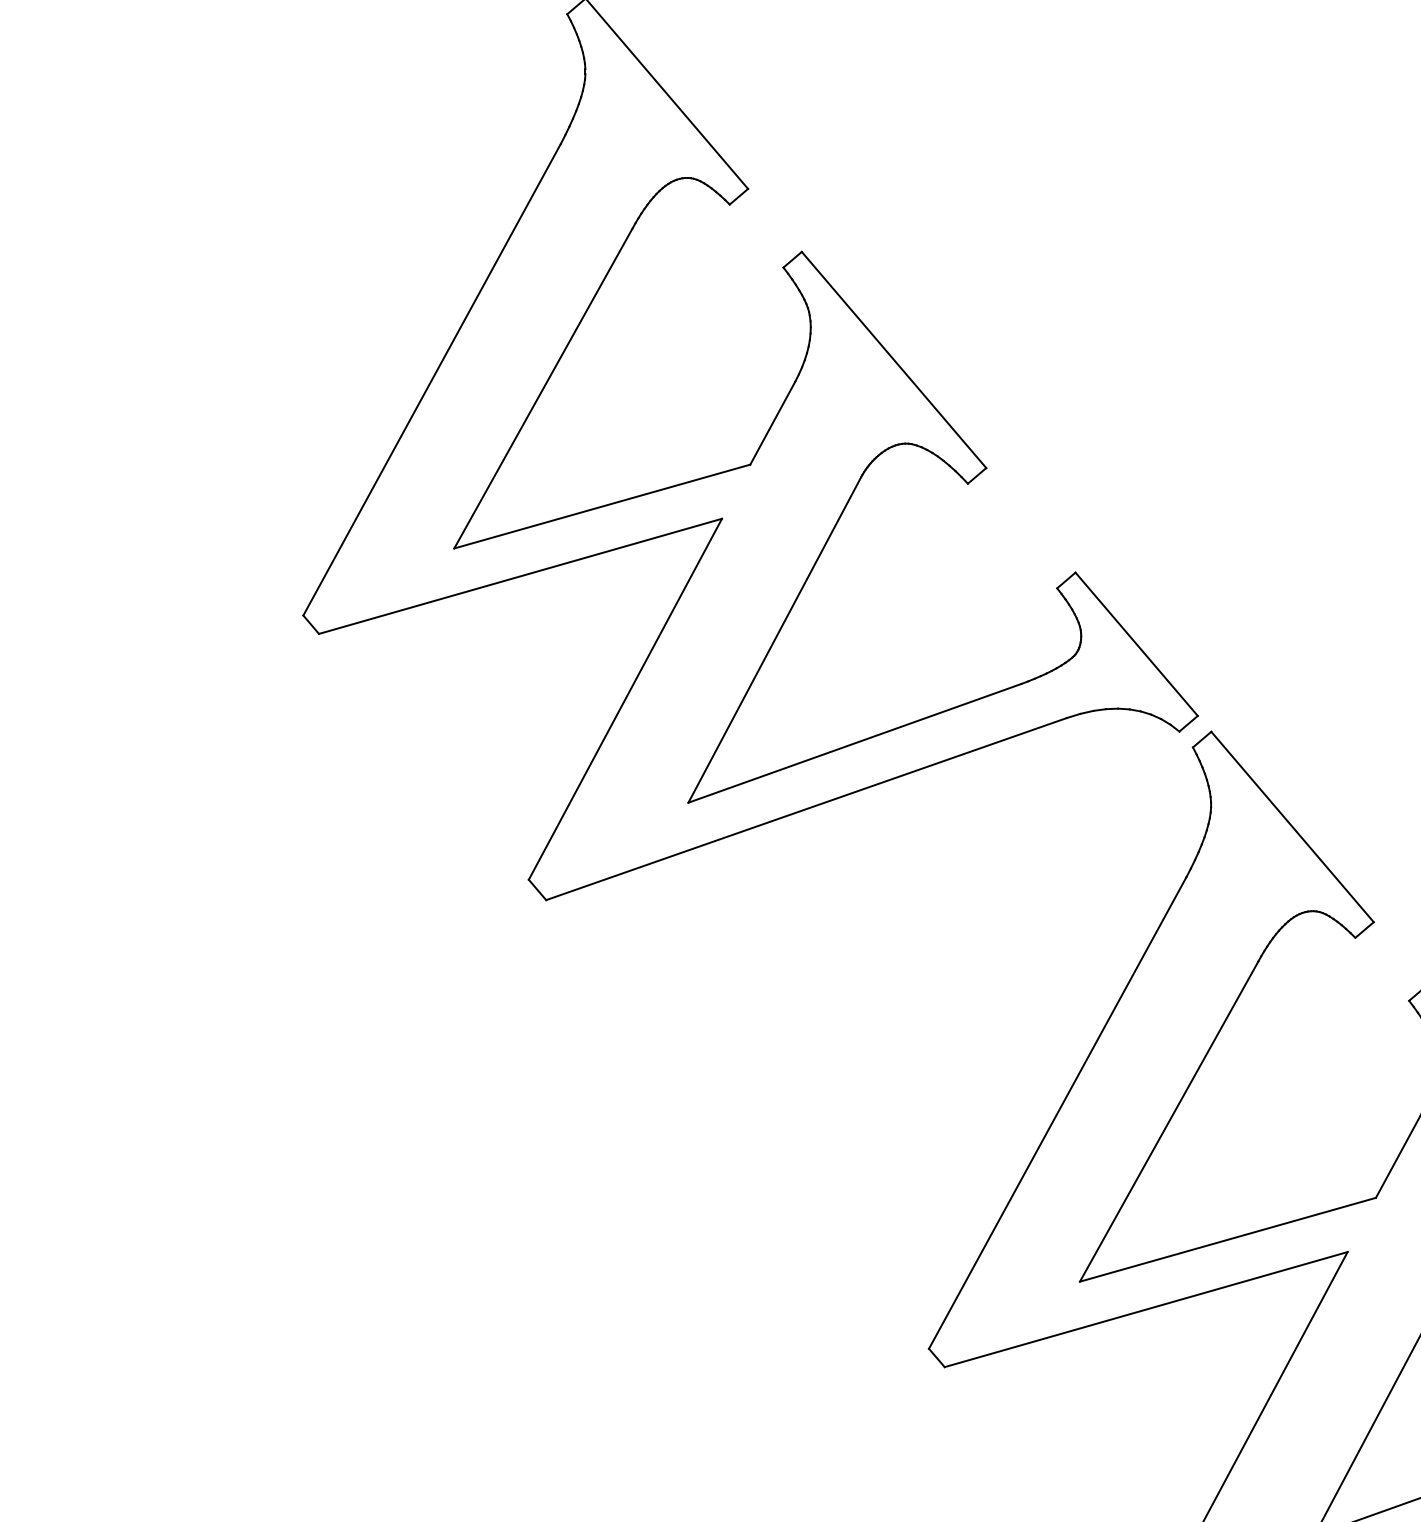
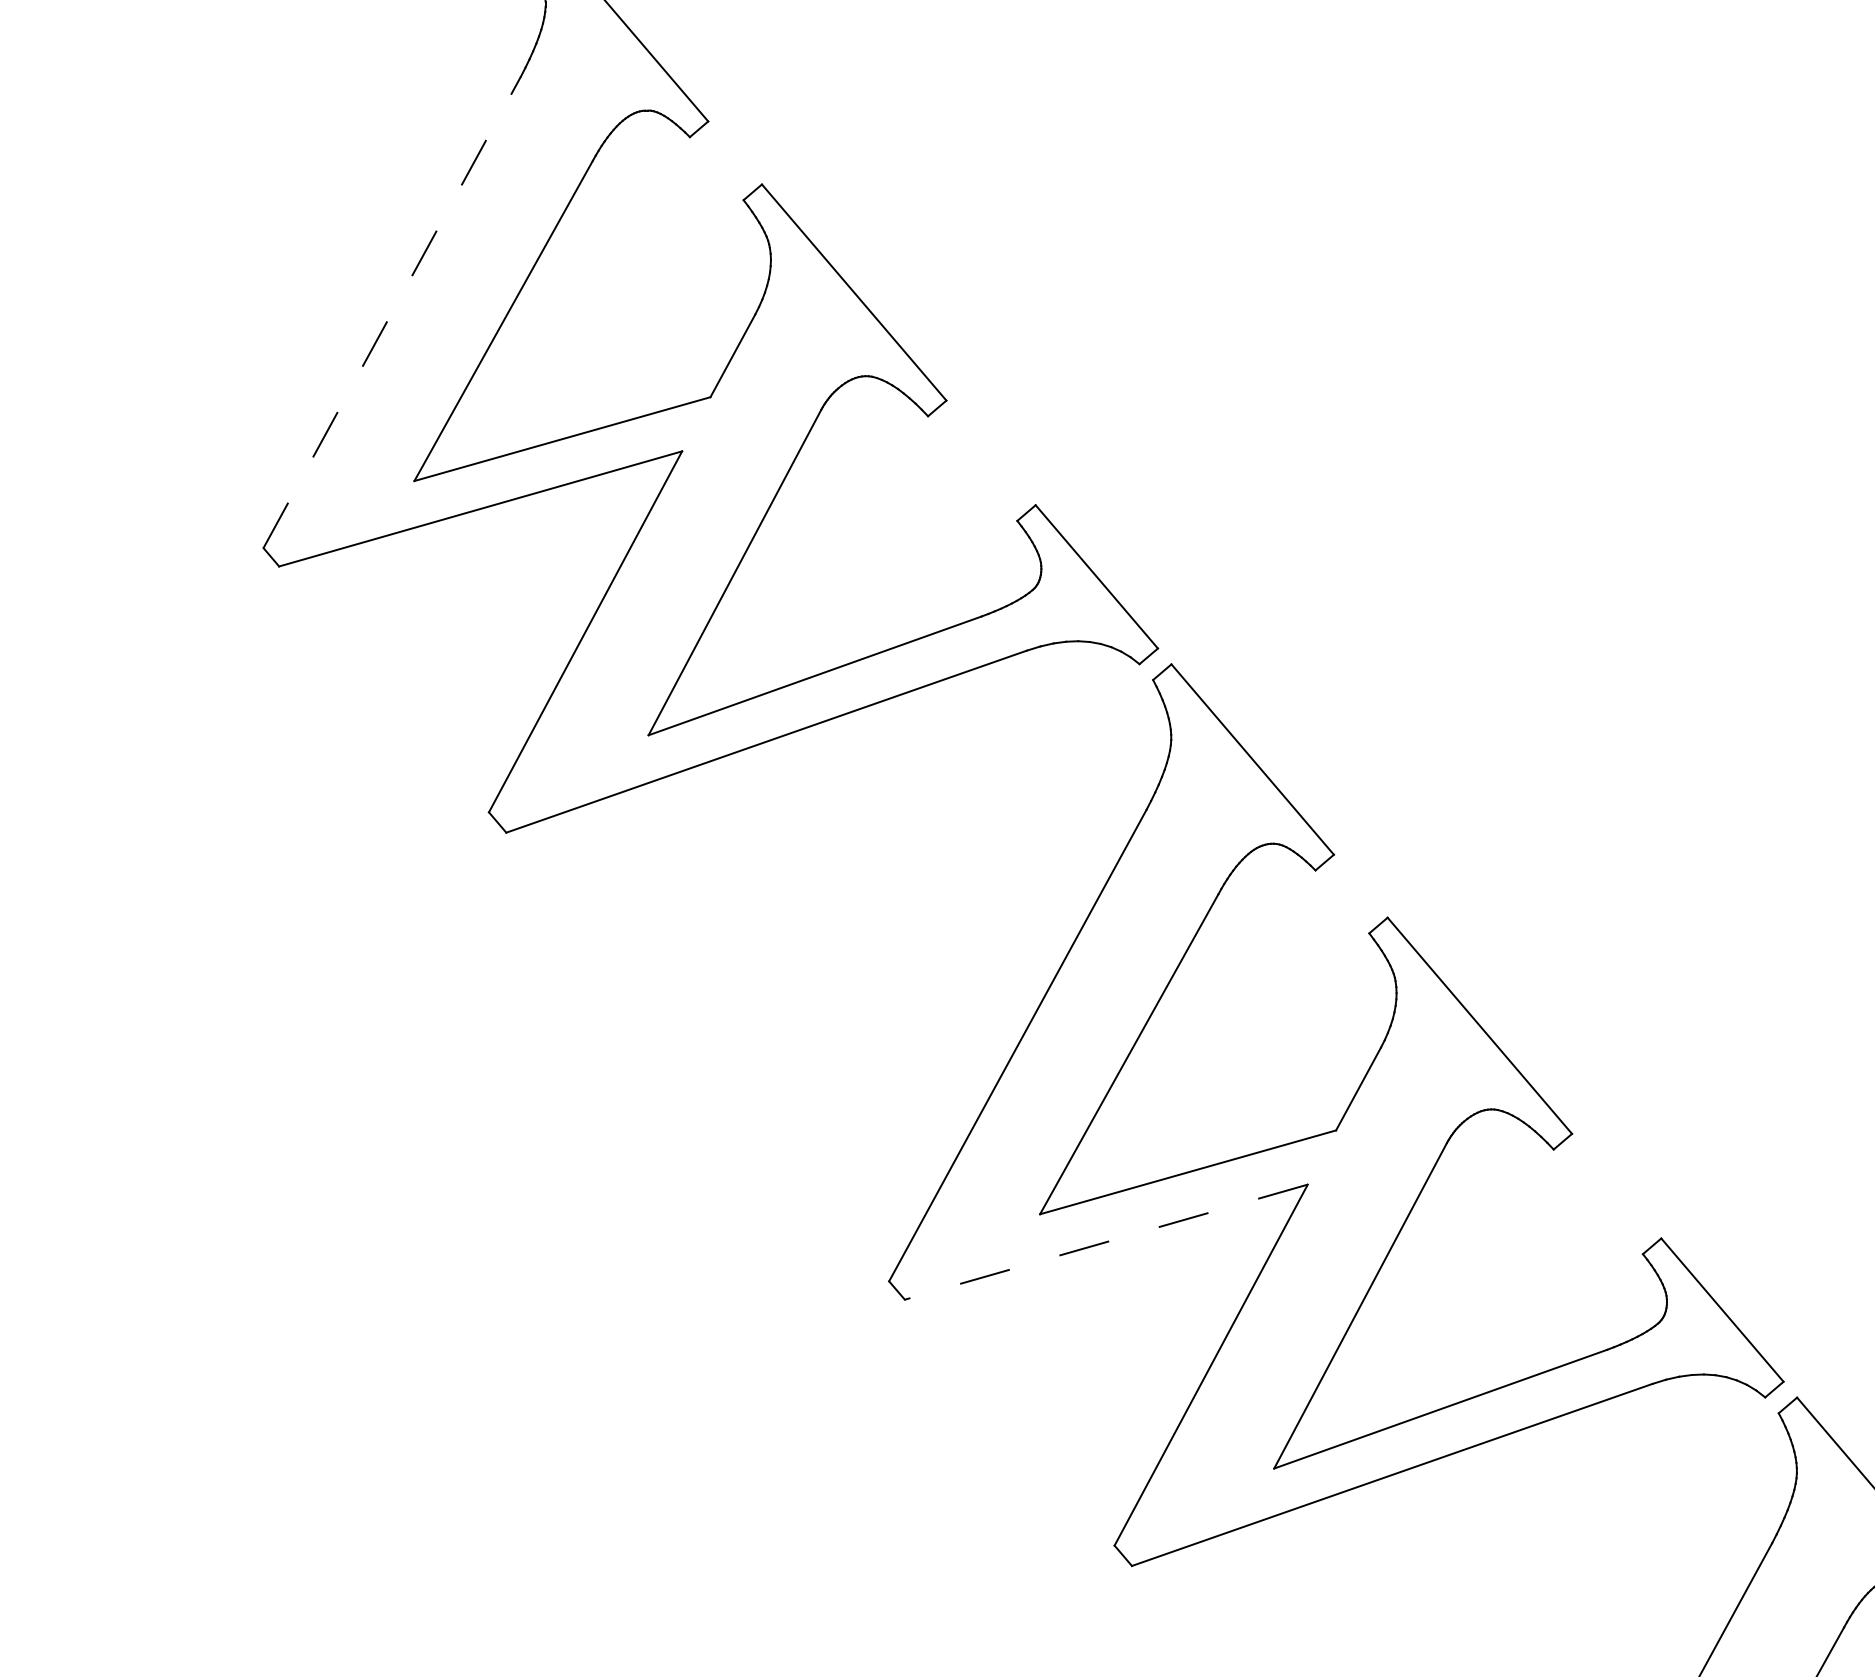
line: (432, 379) -> (392, 312), solid -> dashed
line: (1146, 1309) -> (1106, 1242), solid -> dashed

